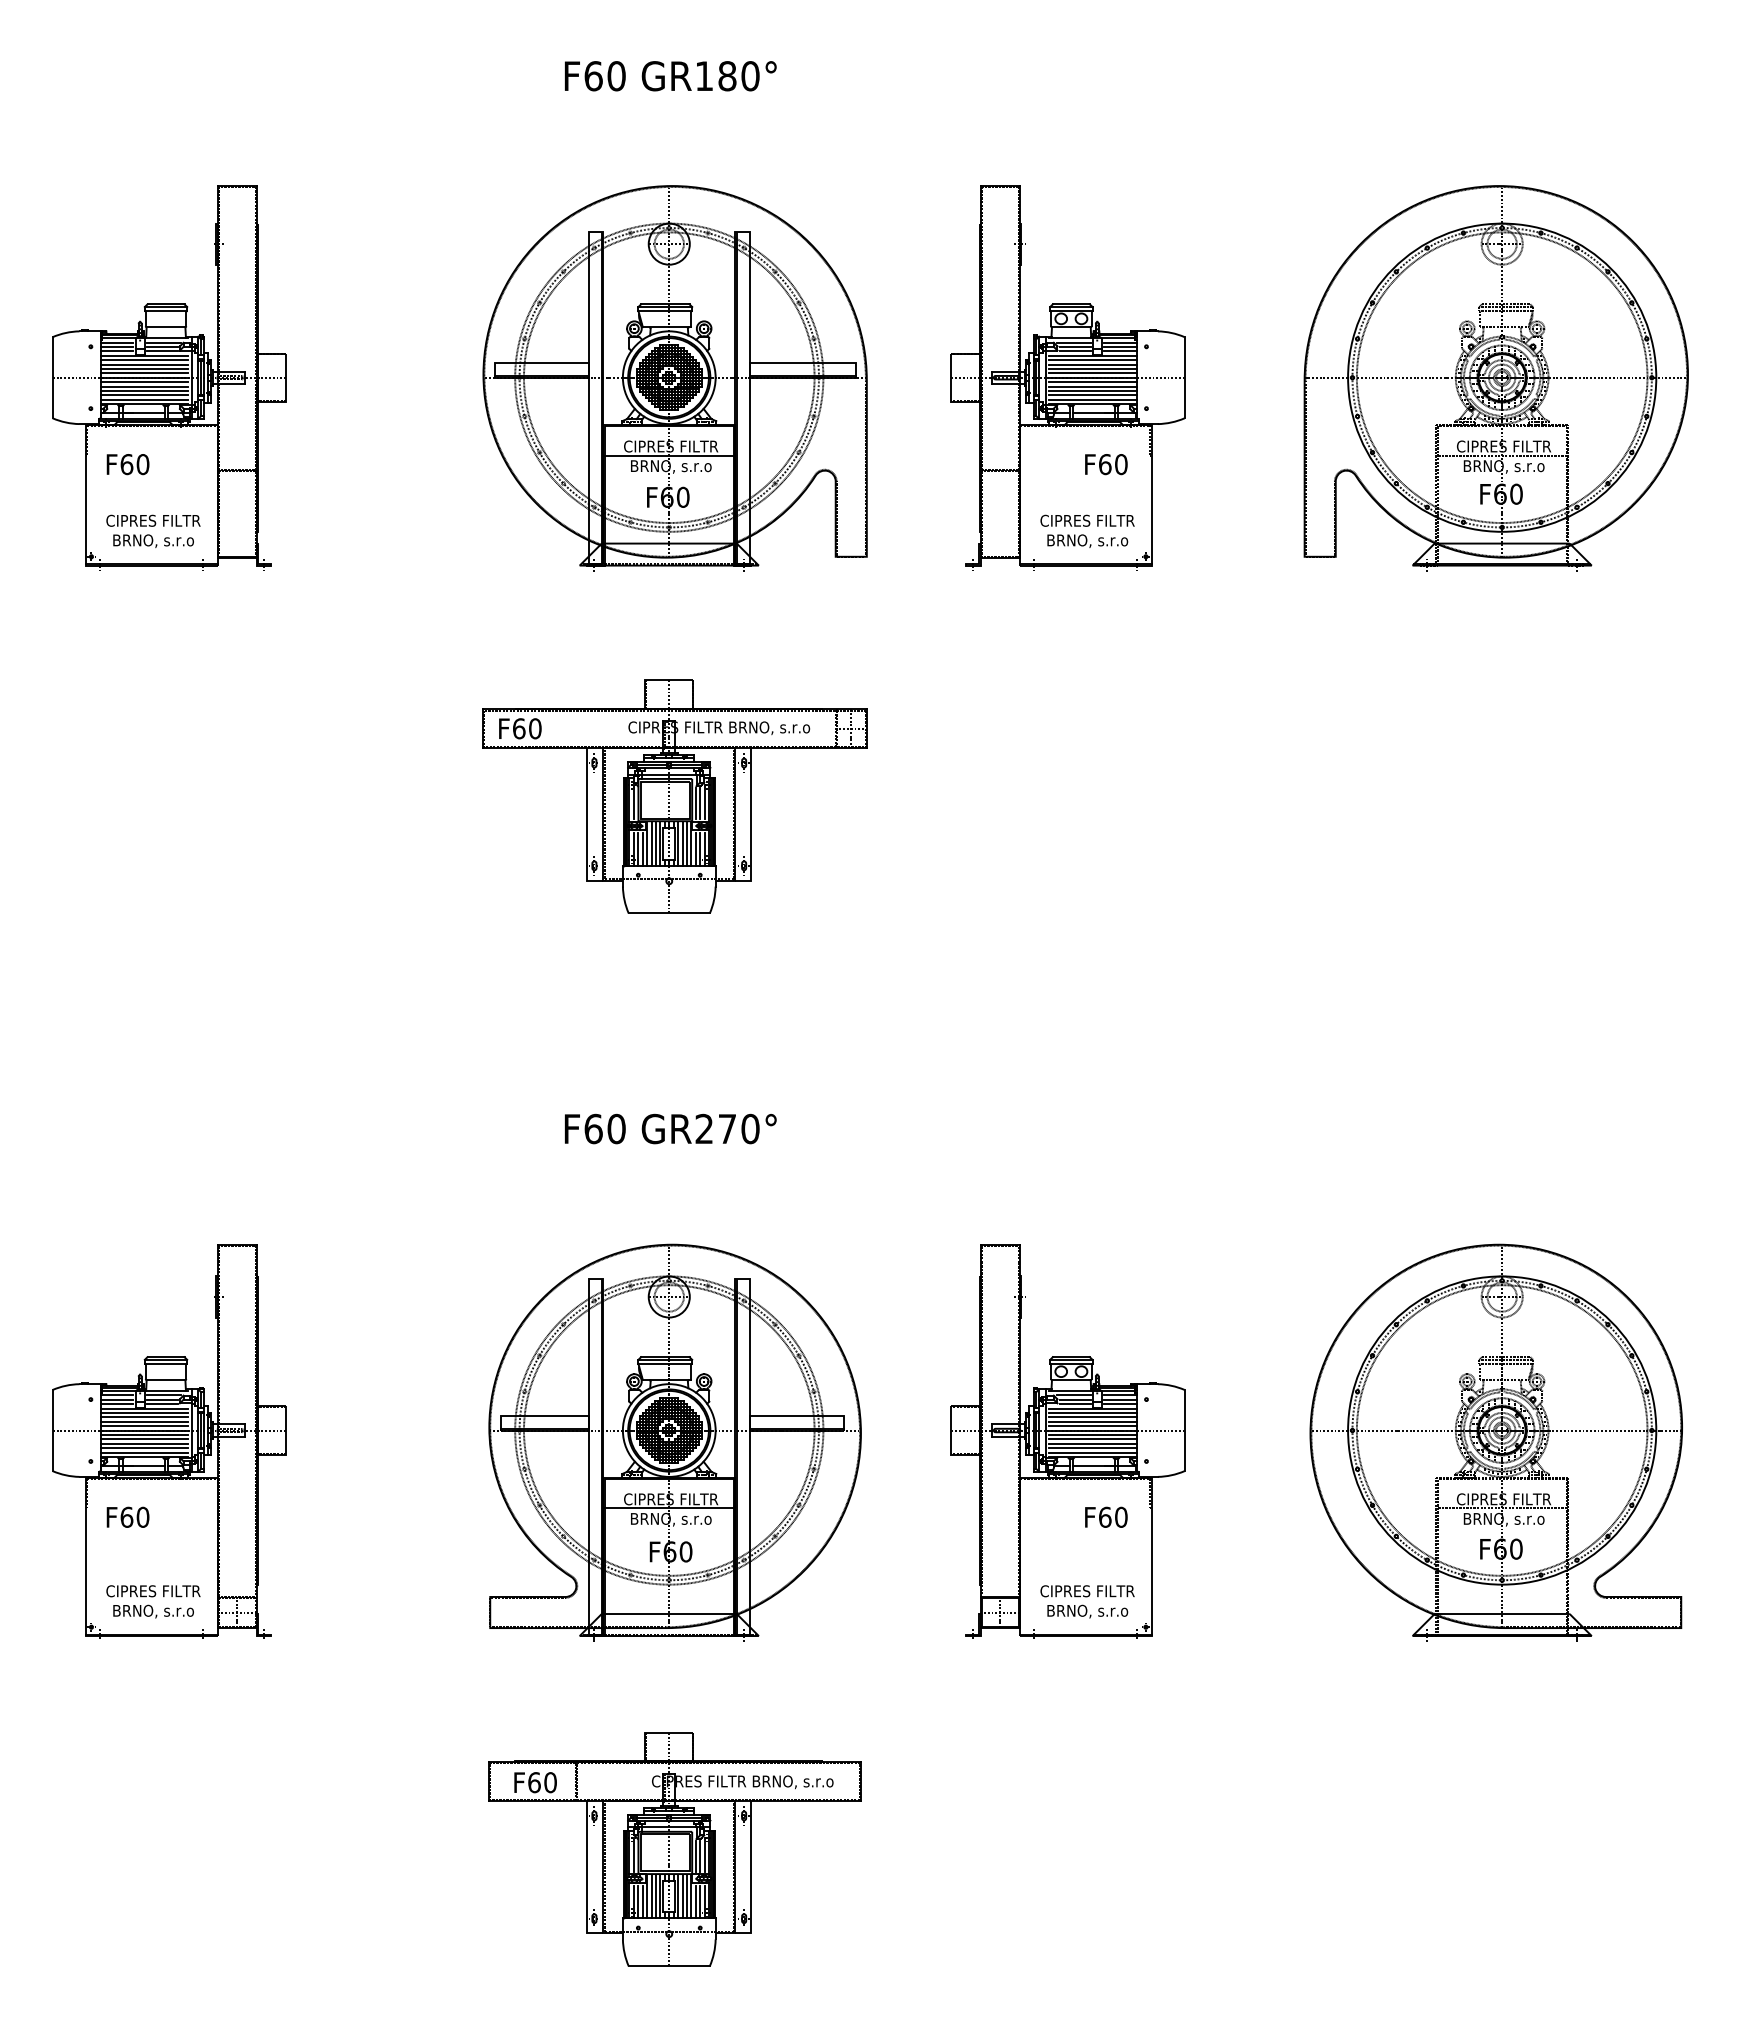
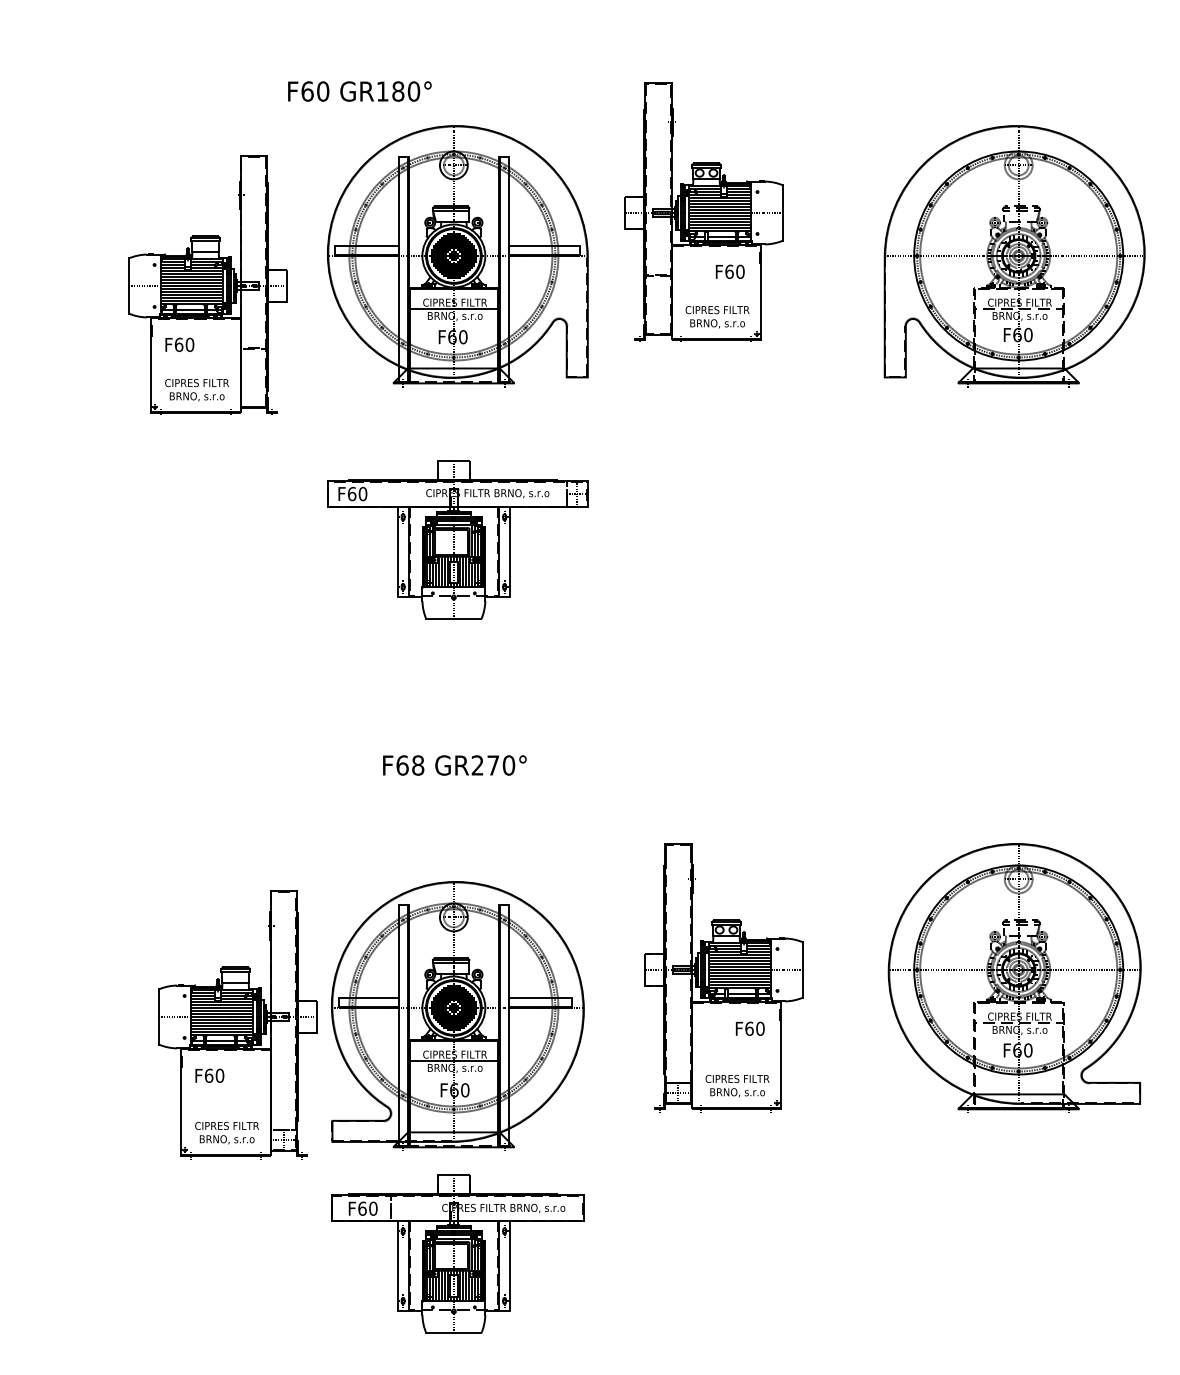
text: (670, 76) -> (359, 91), moved
part: (168, 375) -> (207, 284), moved
part: (1066, 375) -> (703, 211), moved
text: (617, 1129) -> (418, 765), F60 -> F68
part: (168, 1441) -> (237, 1024), moved
part: (674, 1441) -> (457, 1015), moved

